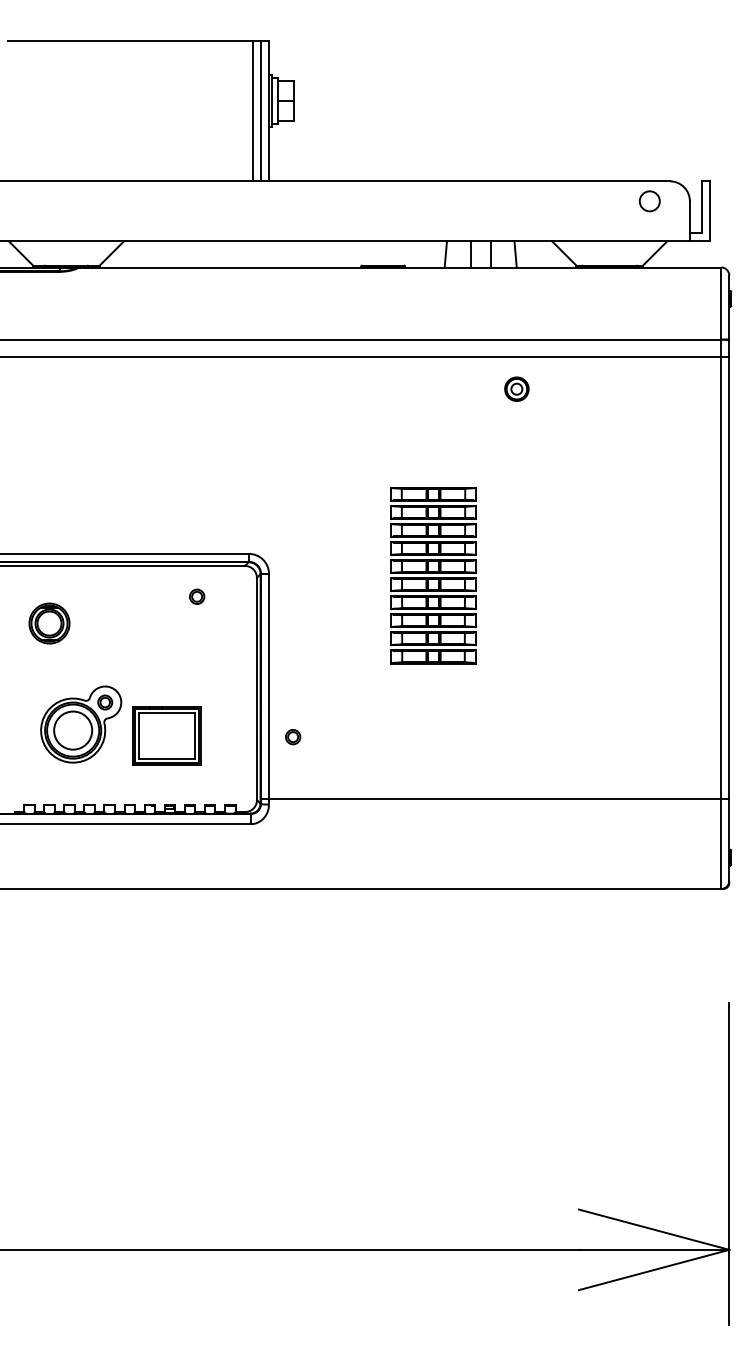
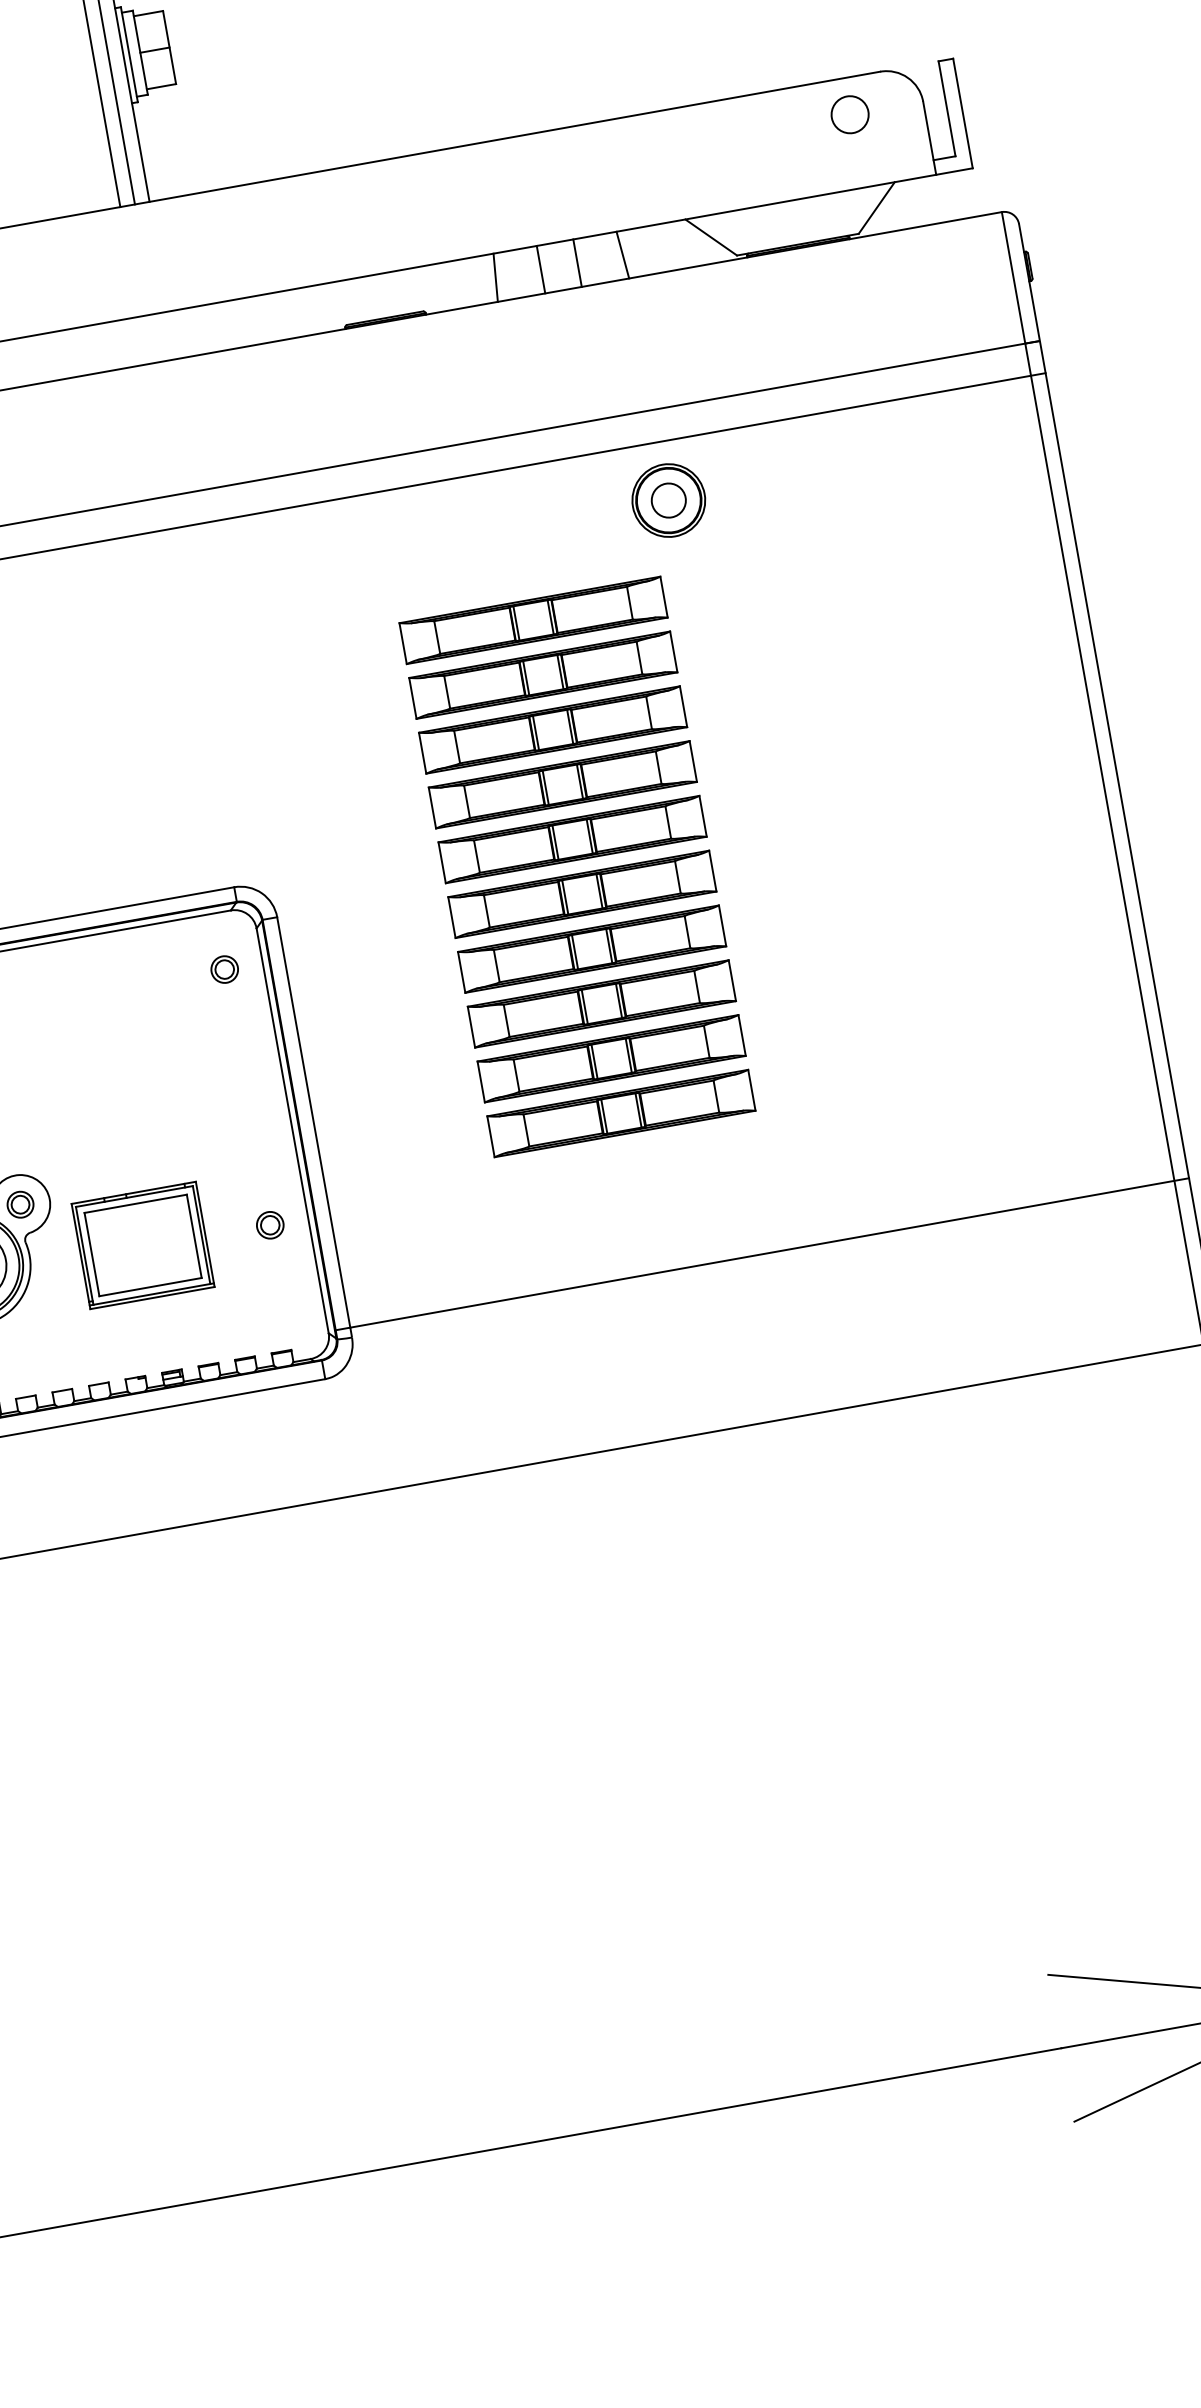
part: (516, 388) -> (667, 499), size x1.67
part: (433, 575) -> (577, 866), size x1.67
part: (197, 596) -> (225, 968), moved
part: (293, 737) -> (271, 1225), moved

